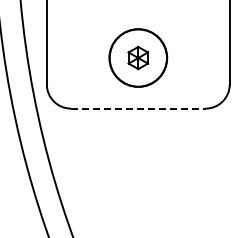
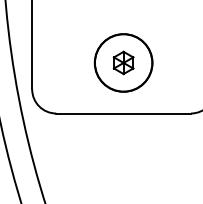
line: (138, 108) -> (123, 113), dashed -> solid

